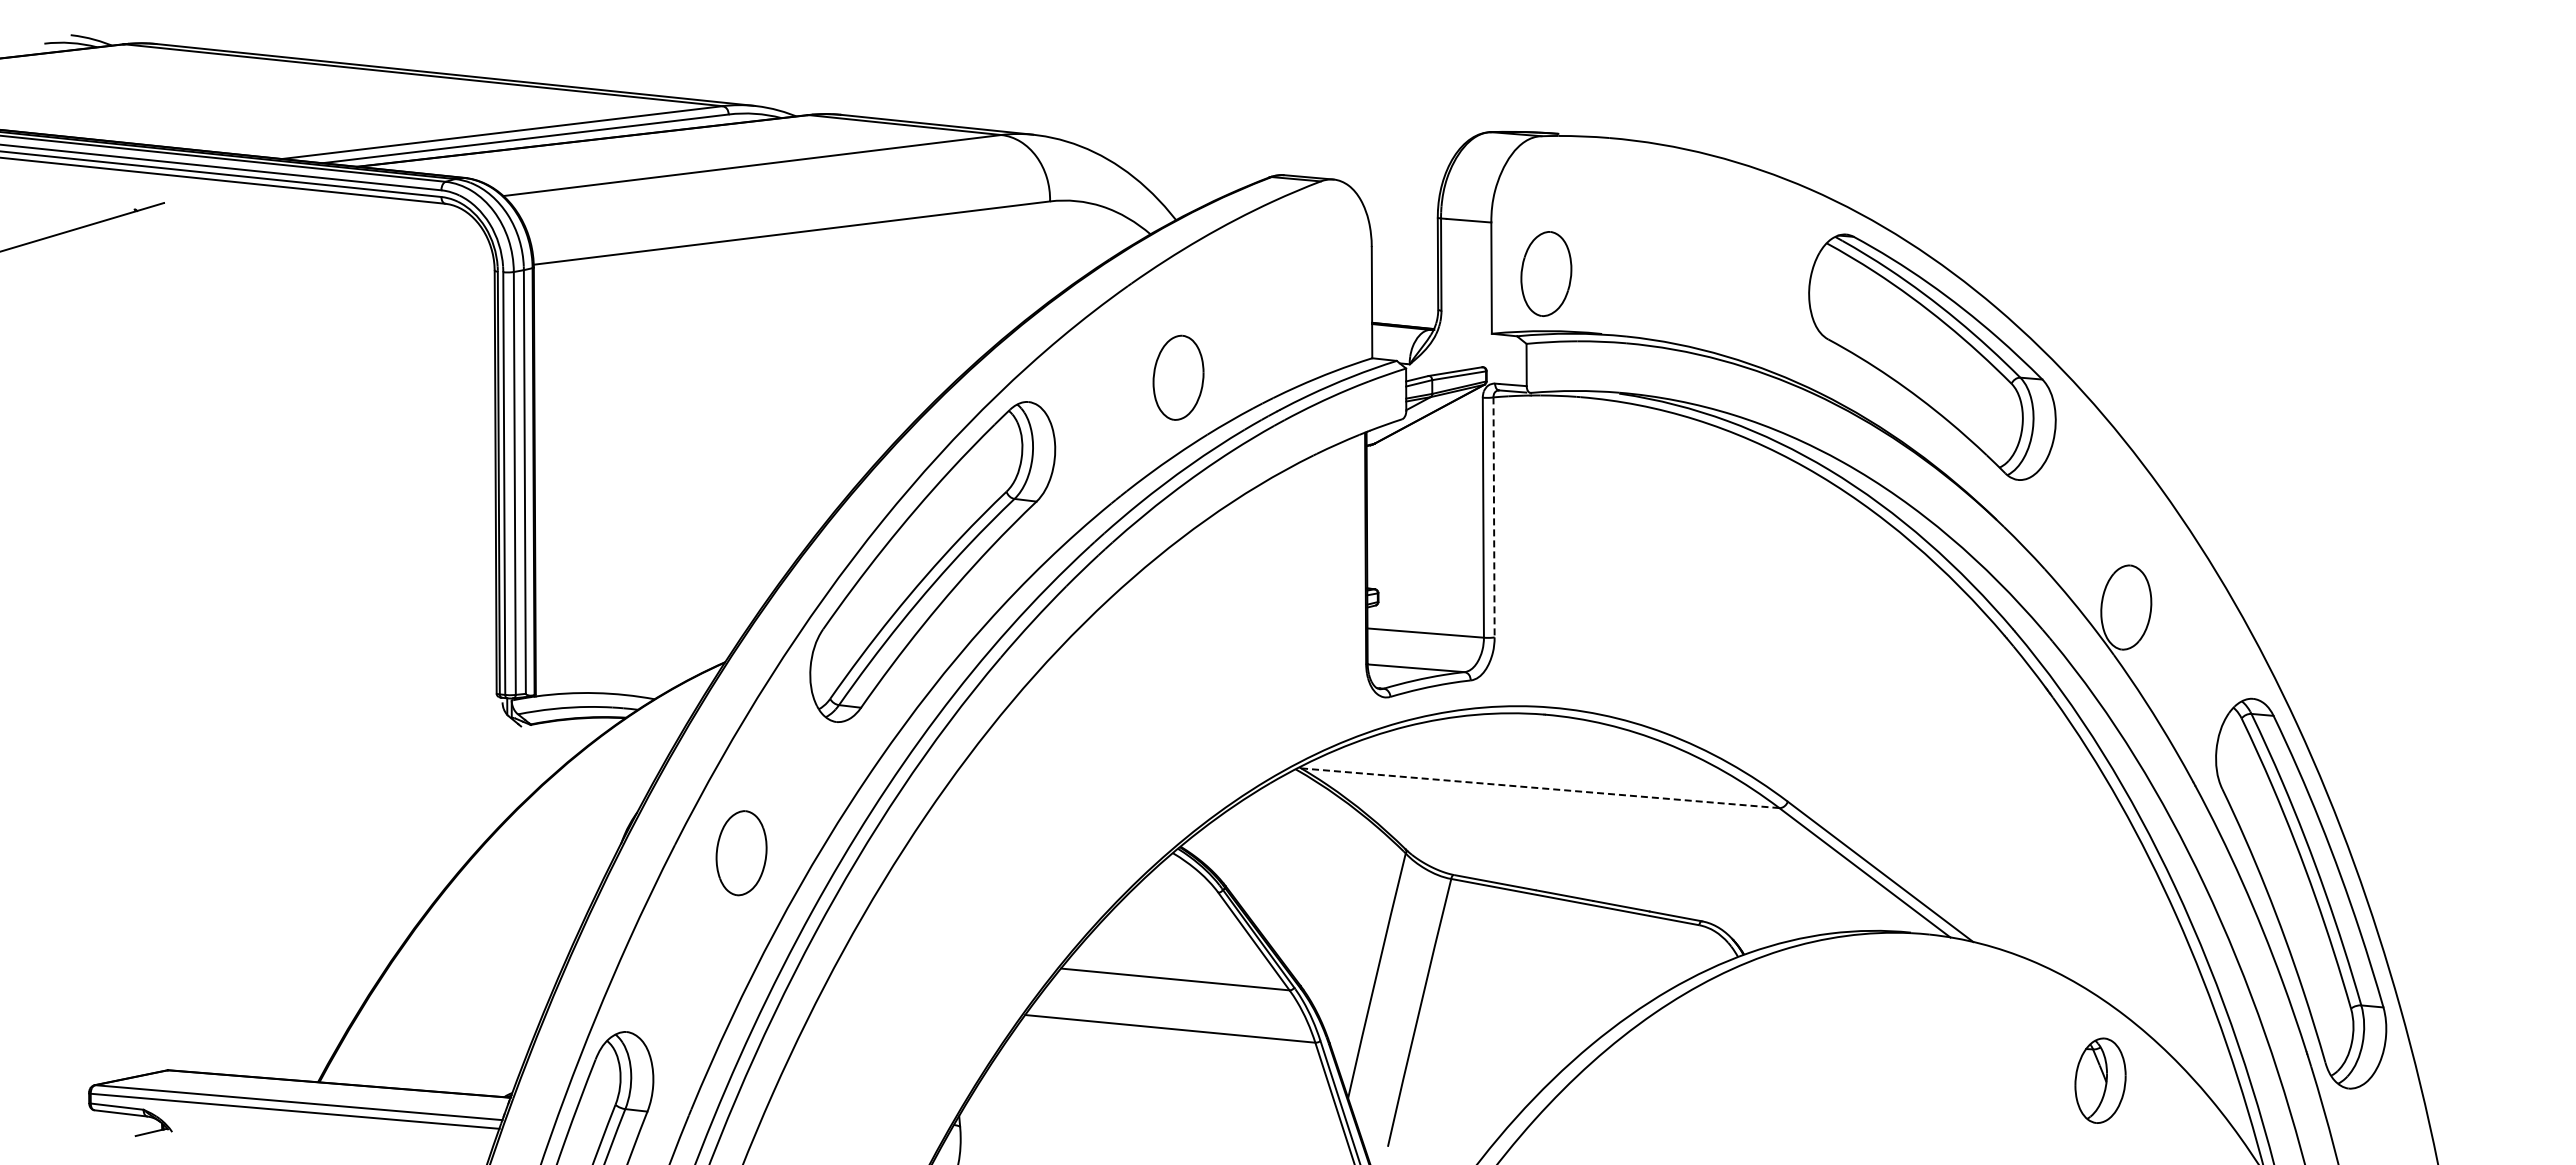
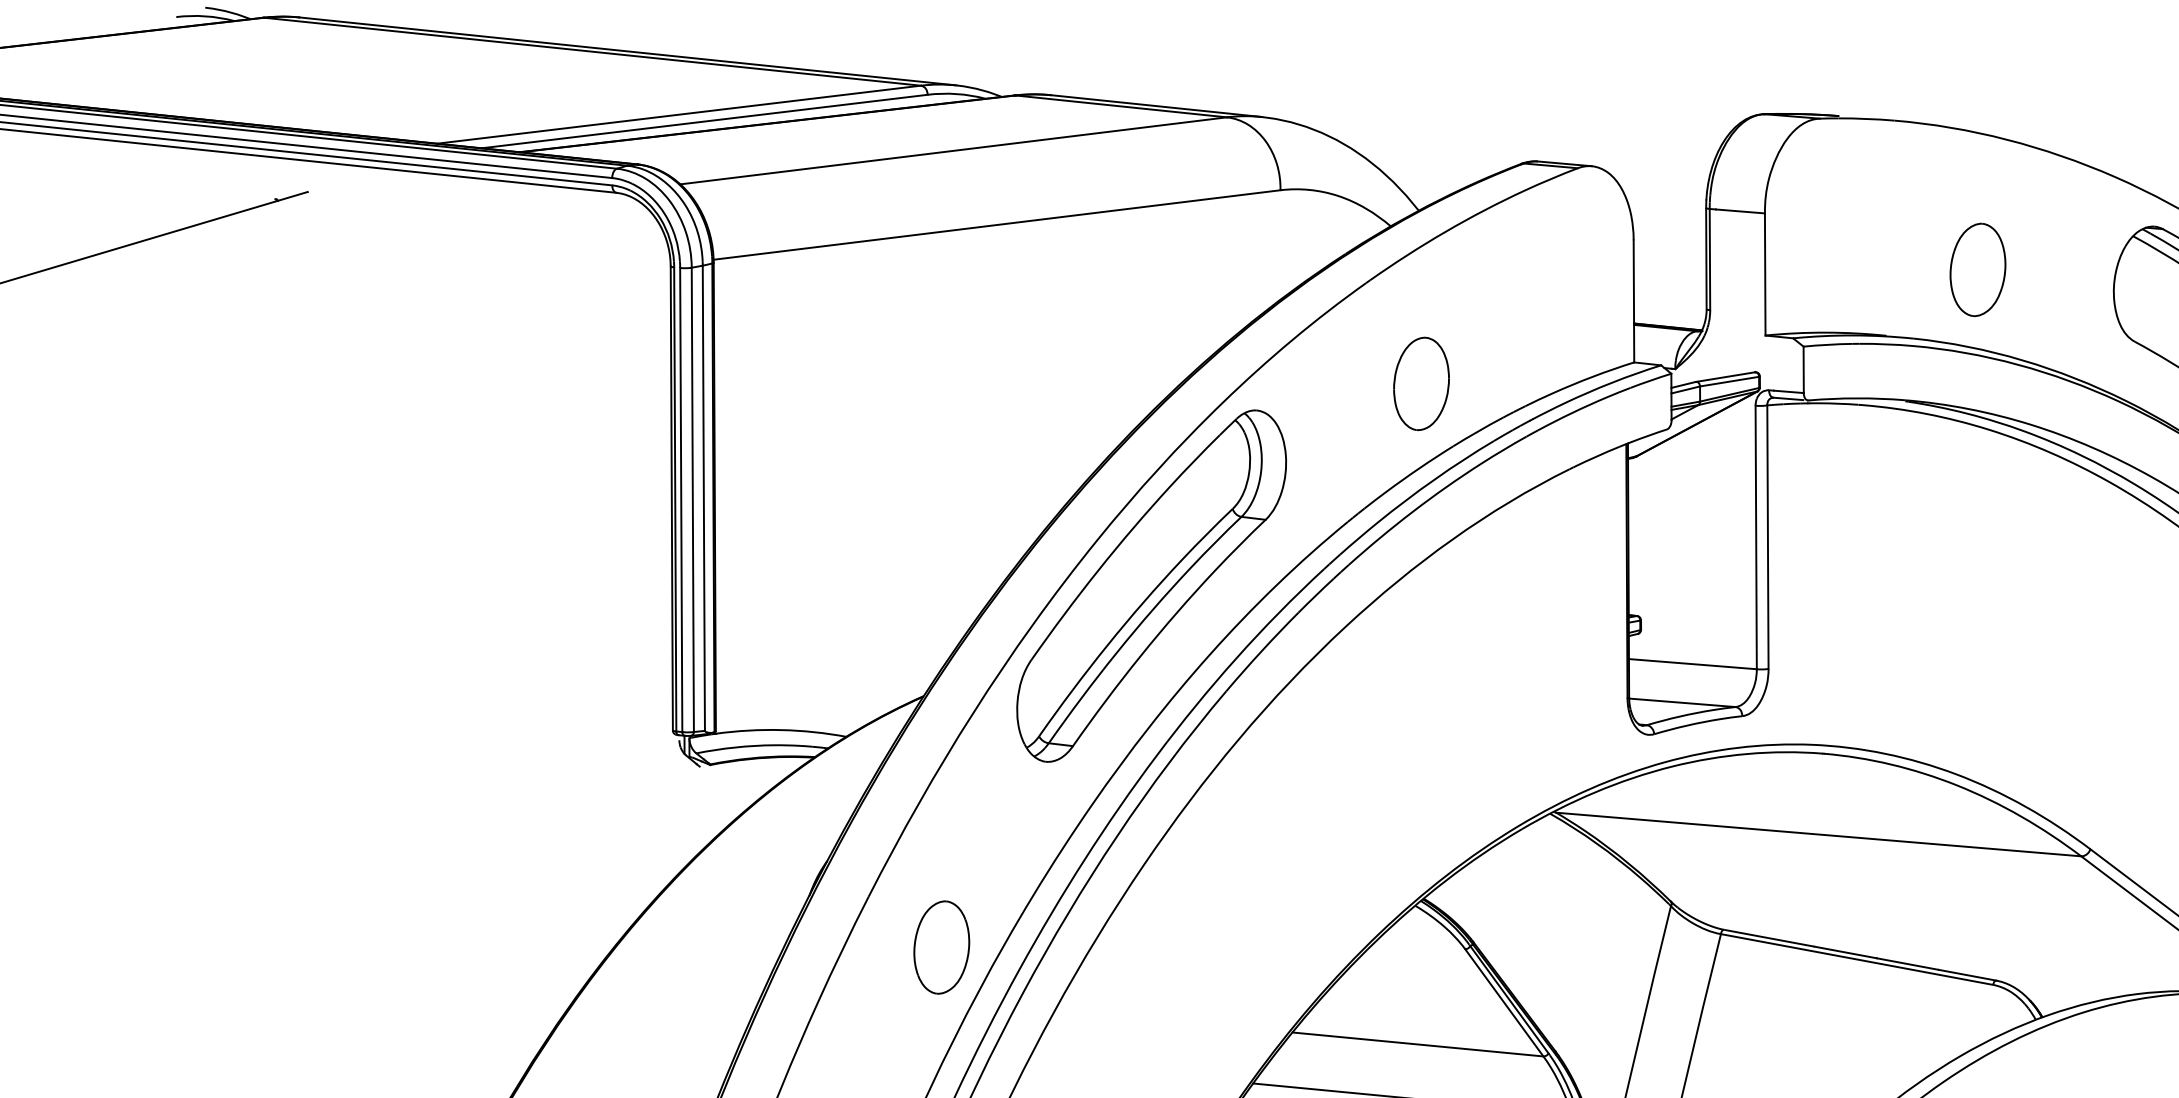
part: (1546, 273) -> (1978, 269), moved
line: (1494, 517) -> (1768, 537), dashed -> solid
line: (1539, 788) -> (1817, 834), dashed -> solid
part: (741, 853) -> (941, 947), moved

